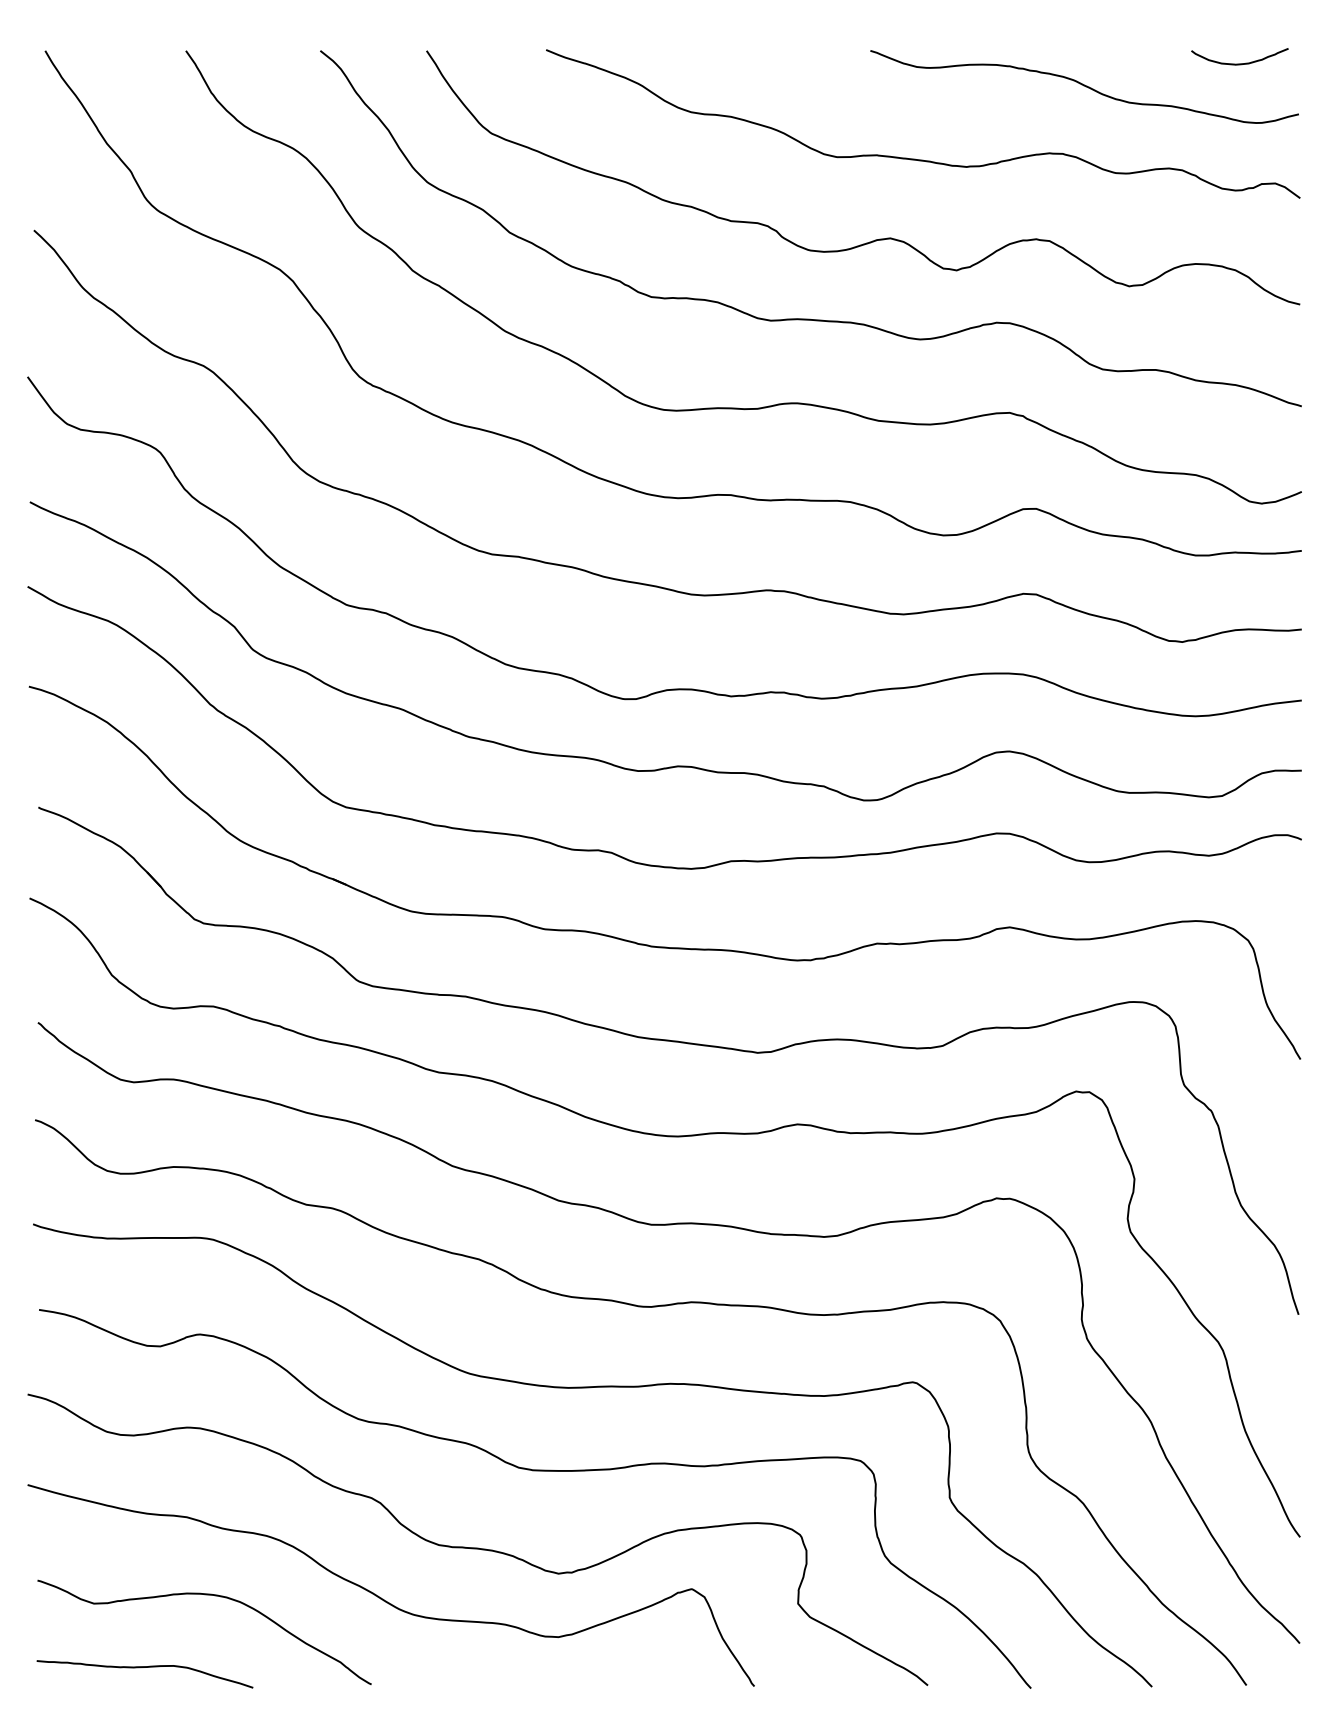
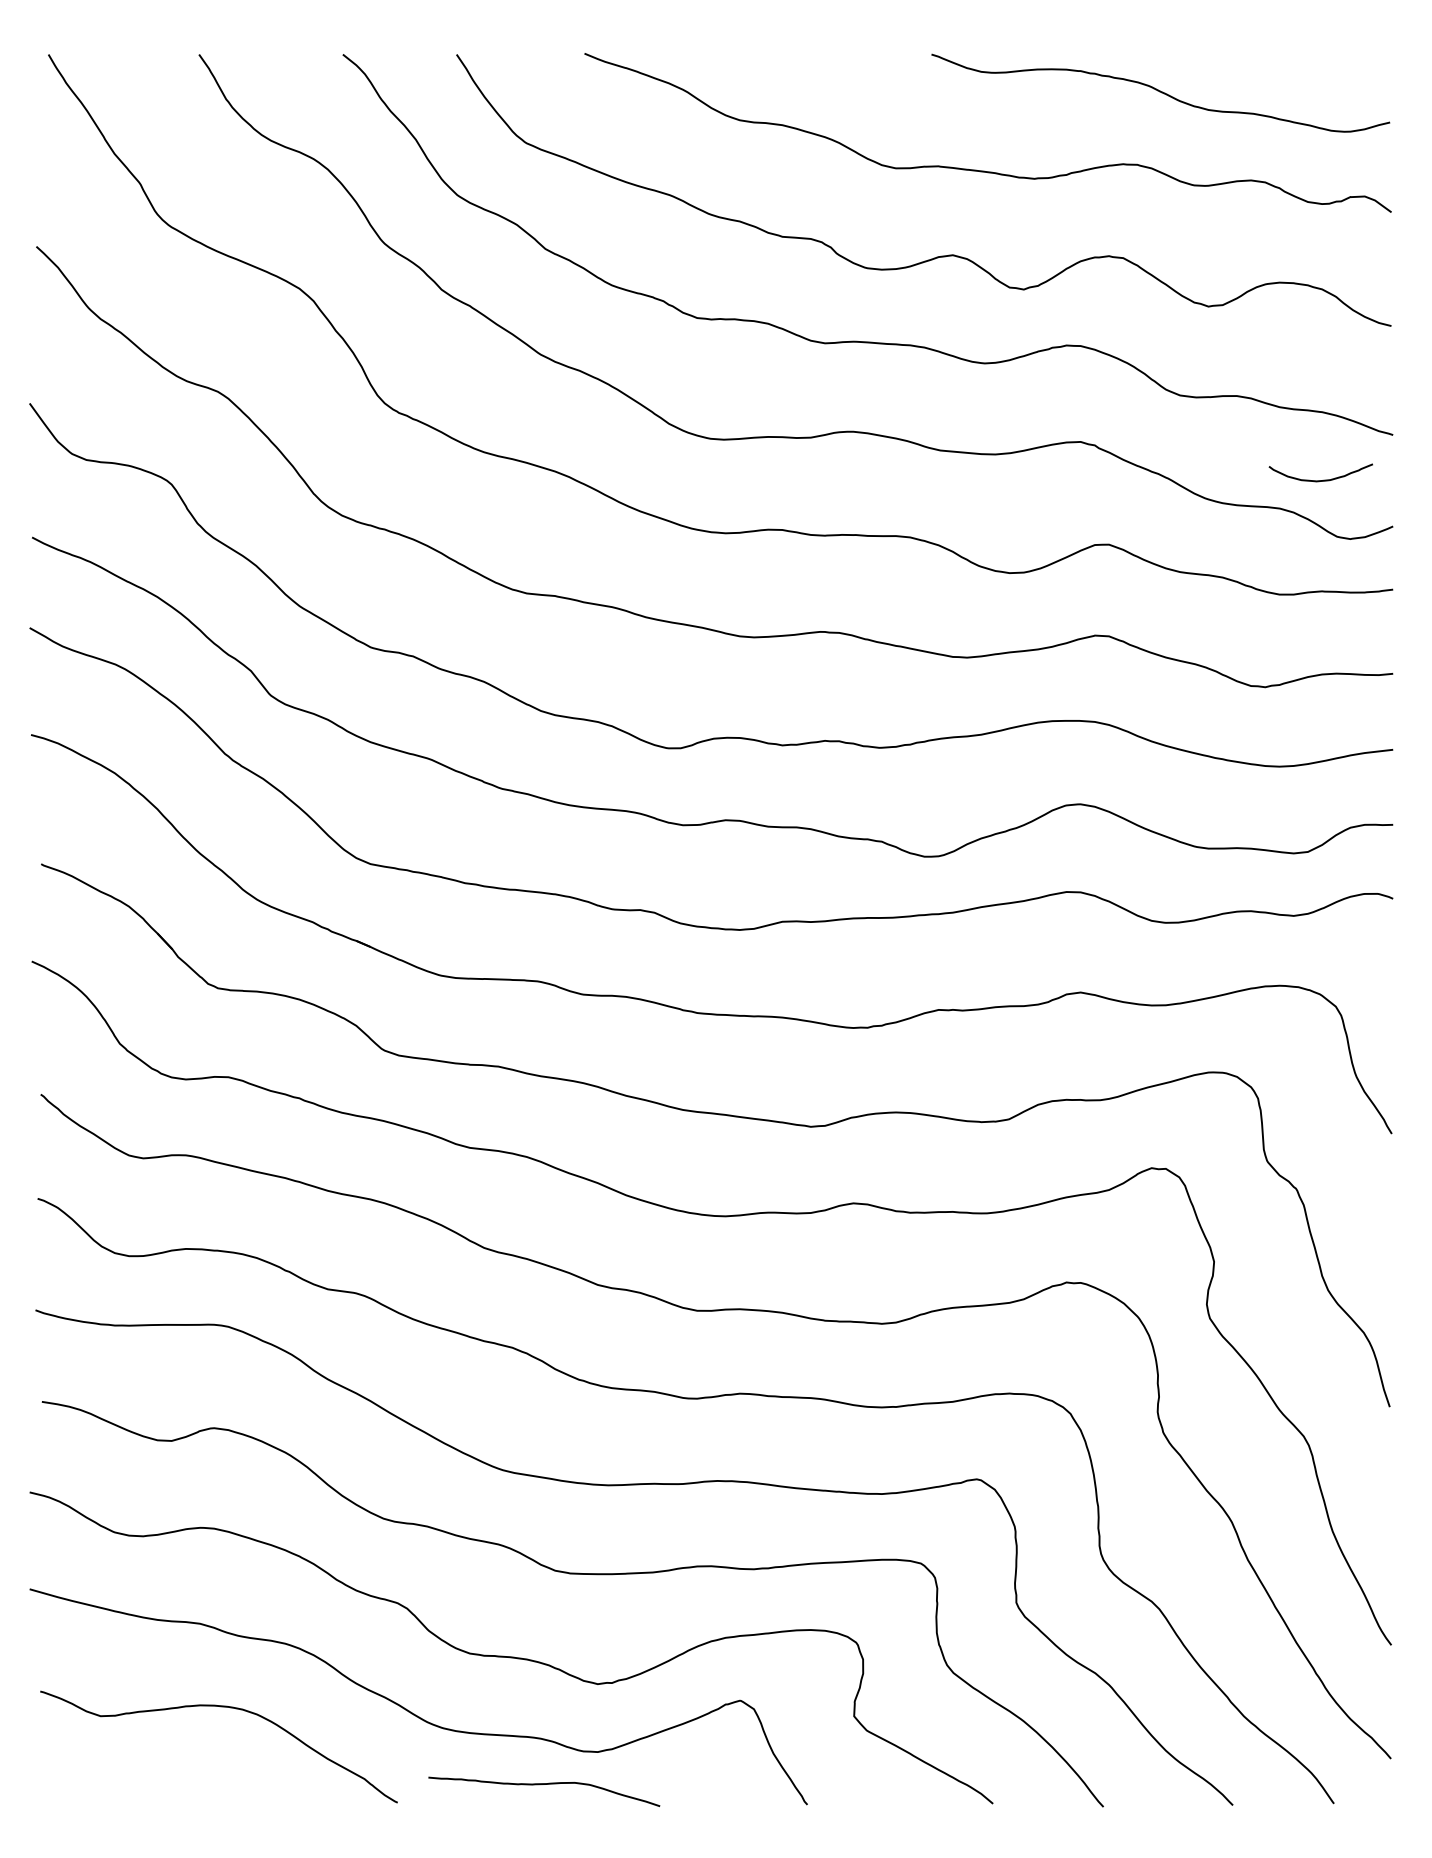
curve: (1242, 62) -> (1323, 479), moved
curve: (145, 1667) -> (544, 1784), moved

